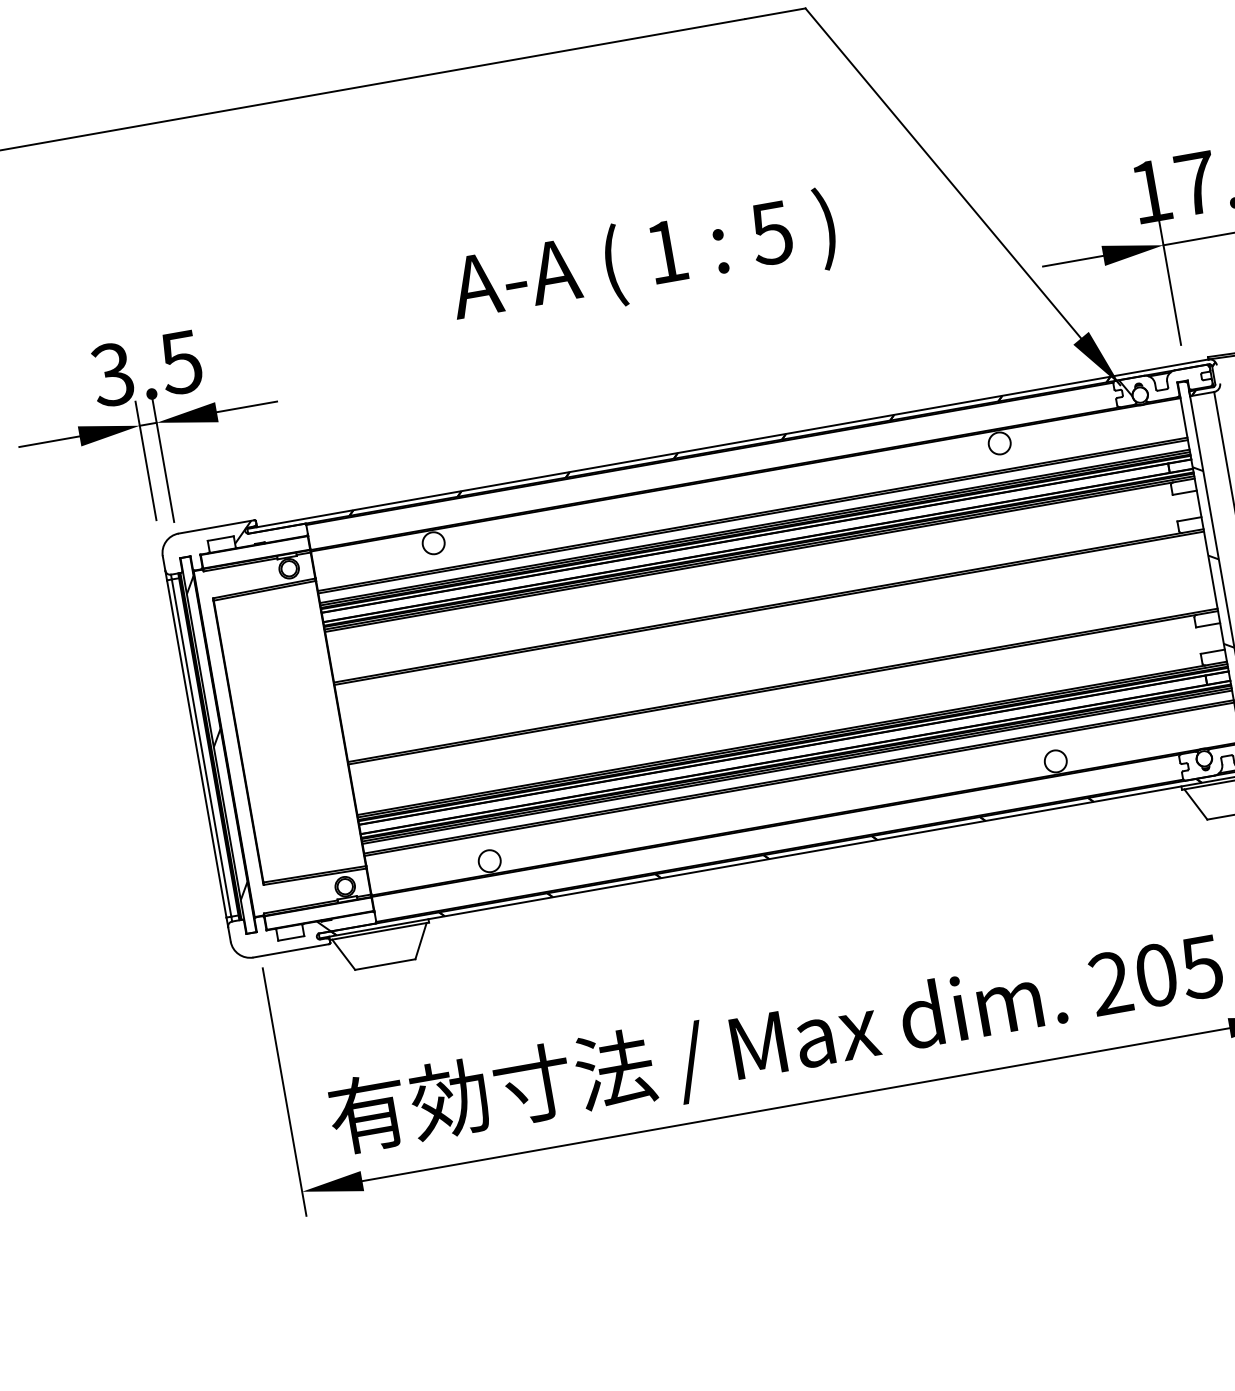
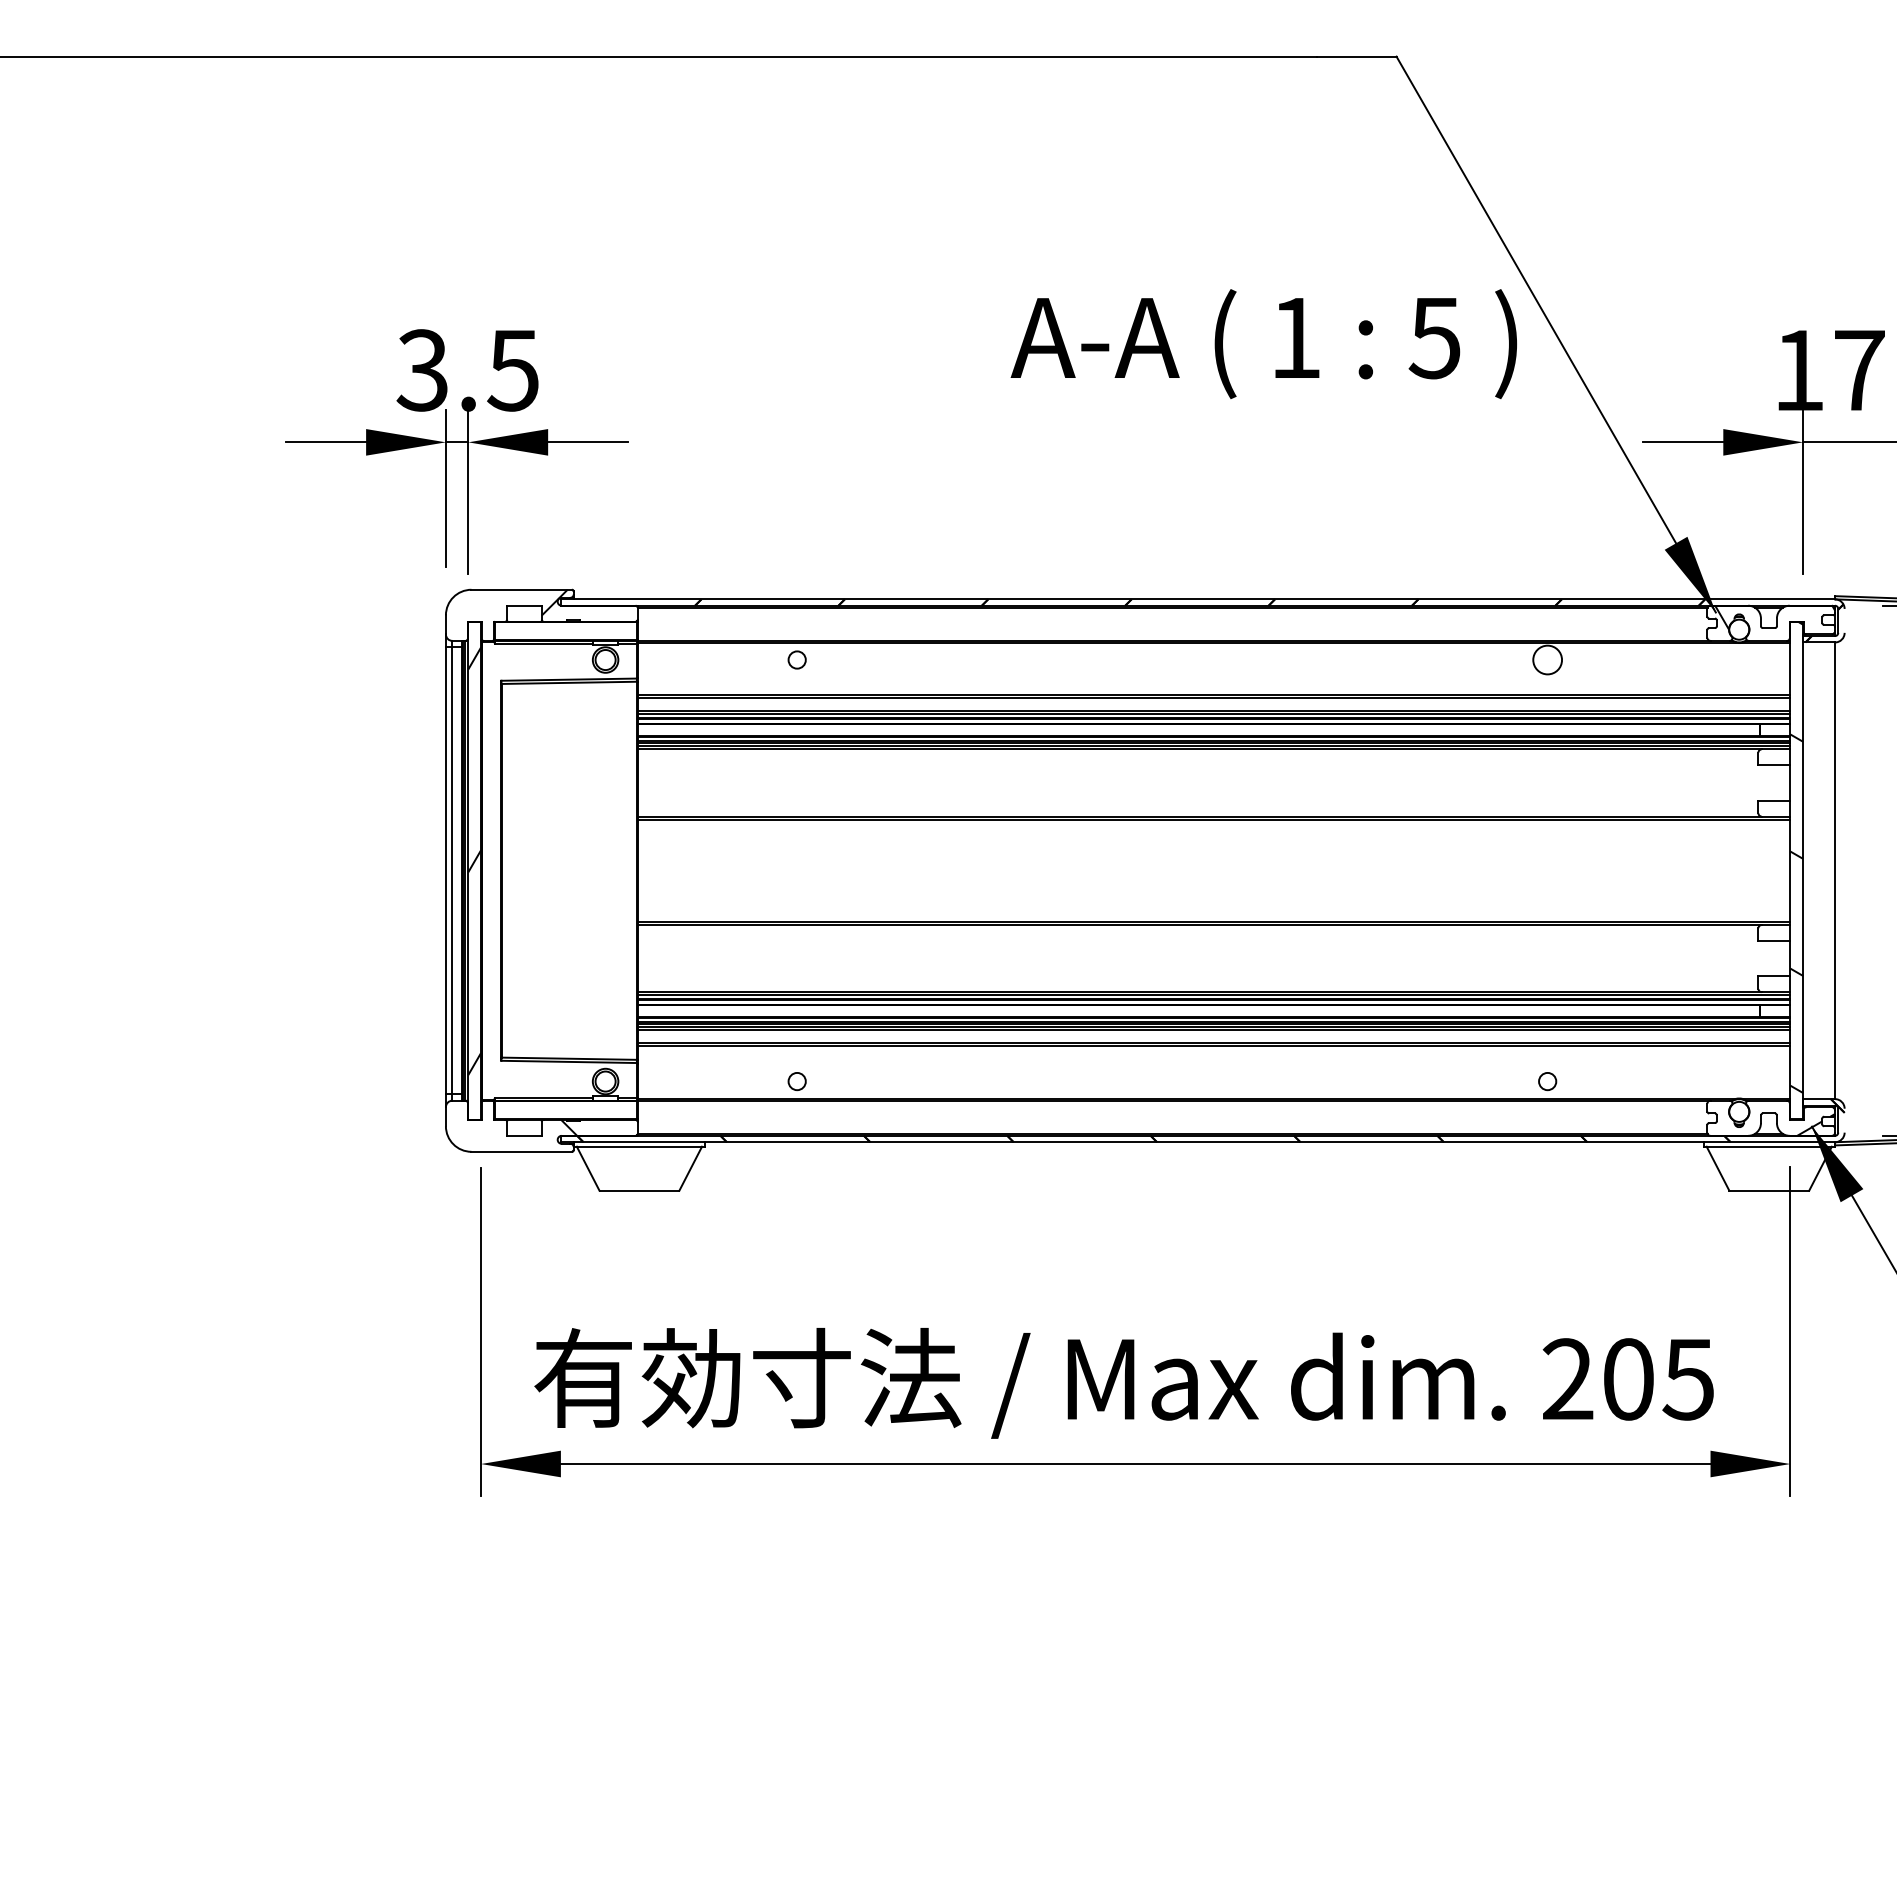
text: (642, 260) -> (1263, 343), moved
circle: (433, 542) -> (796, 659), size x0.6
circle: (1055, 761) -> (1547, 1081), size x0.6
circle: (489, 861) -> (796, 1081), size x0.6

